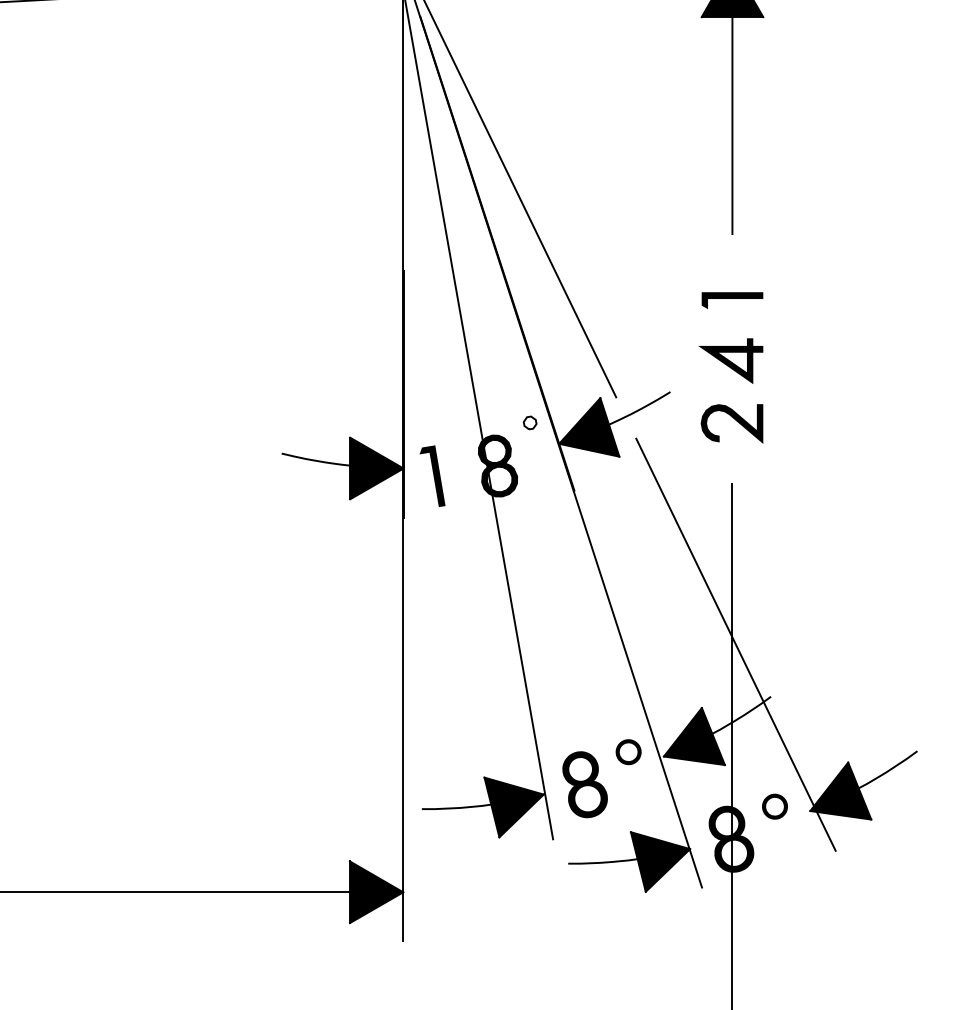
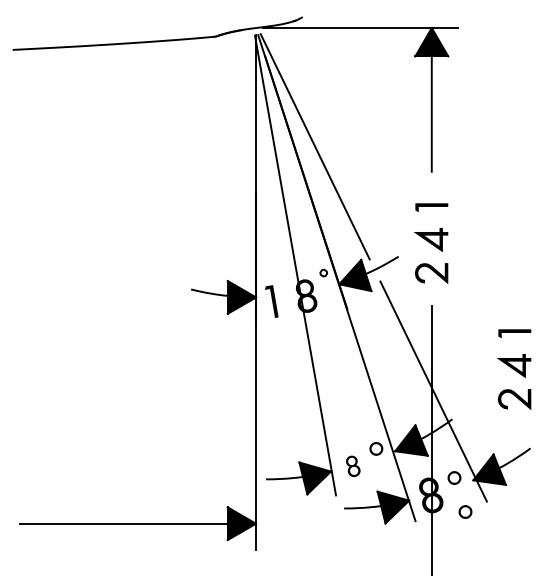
part: (887, 603) -> (514, 369), added
part: (585, 785) -> (353, 466), size x0.6
part: (795, 869) -> (465, 511), added

